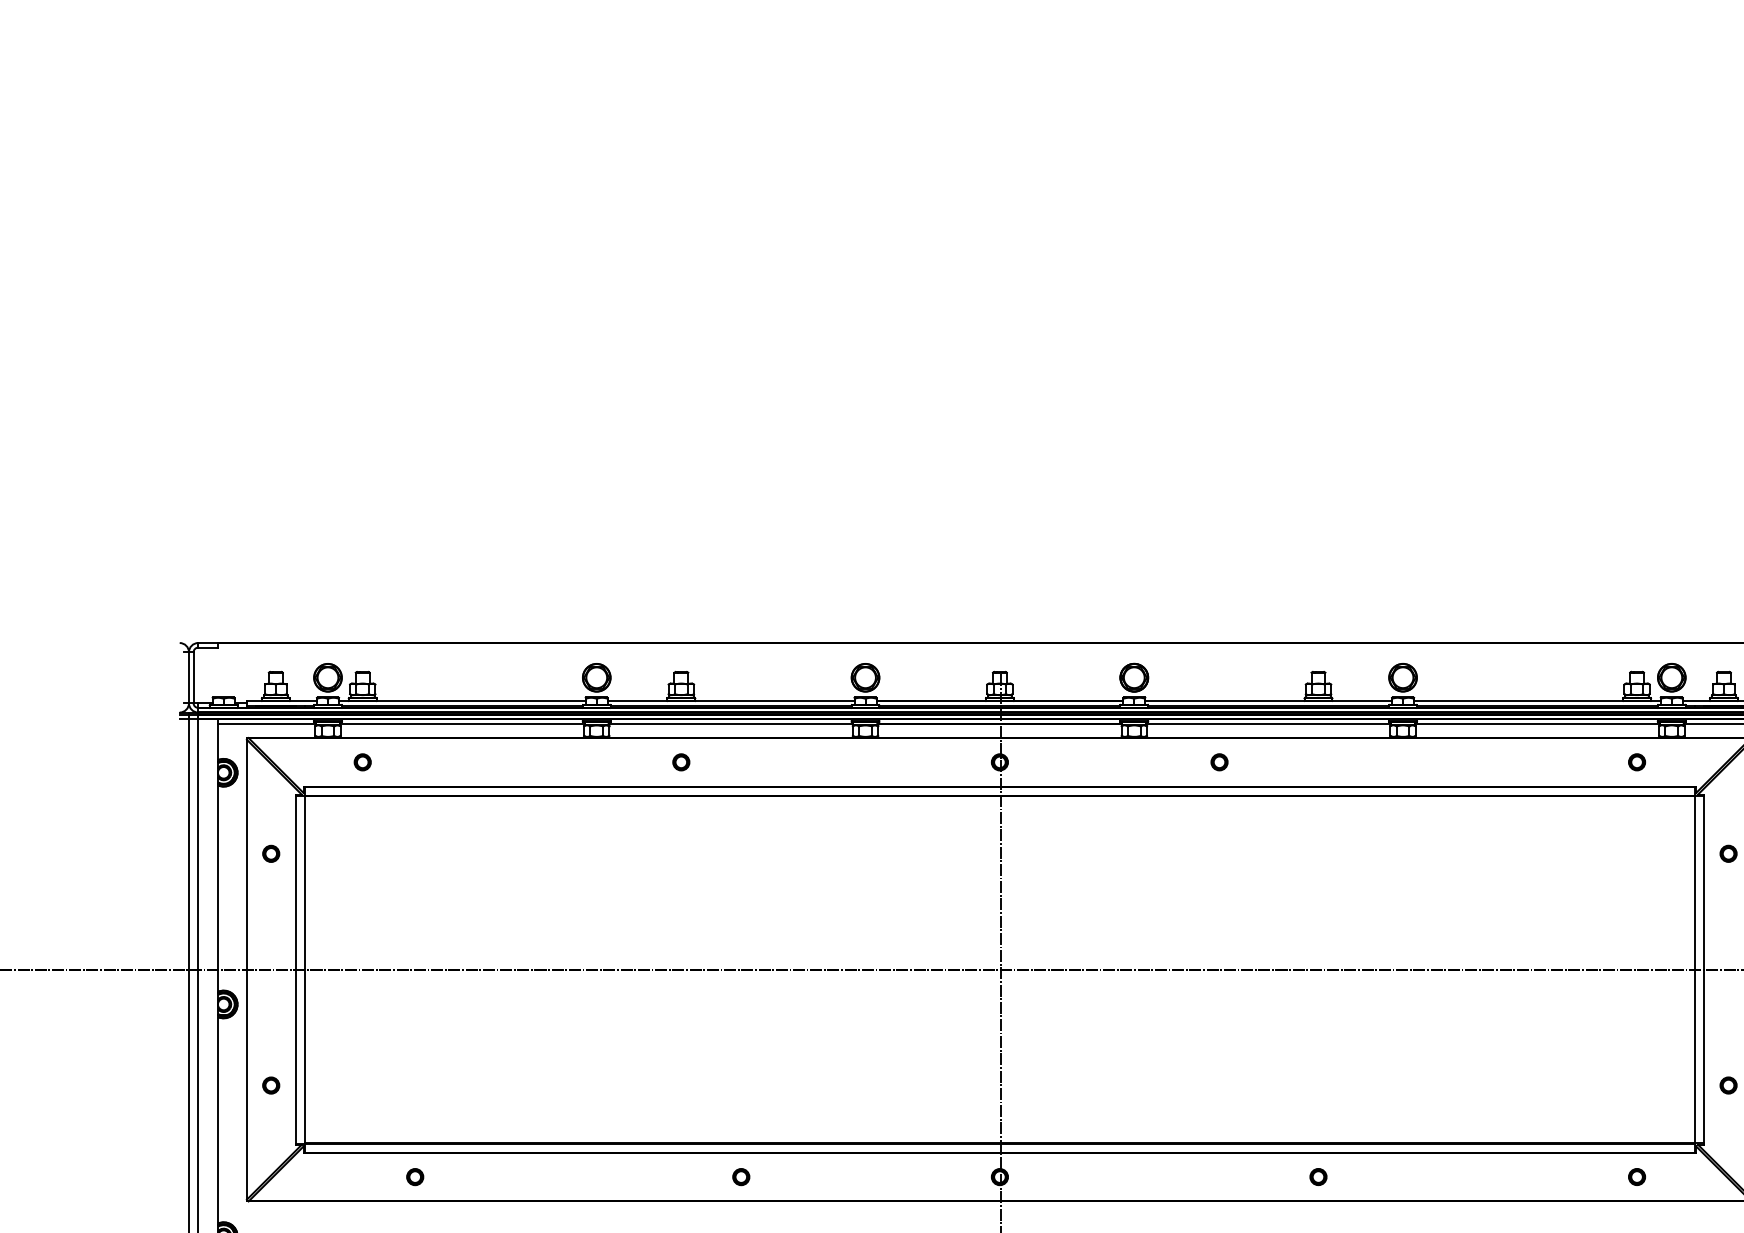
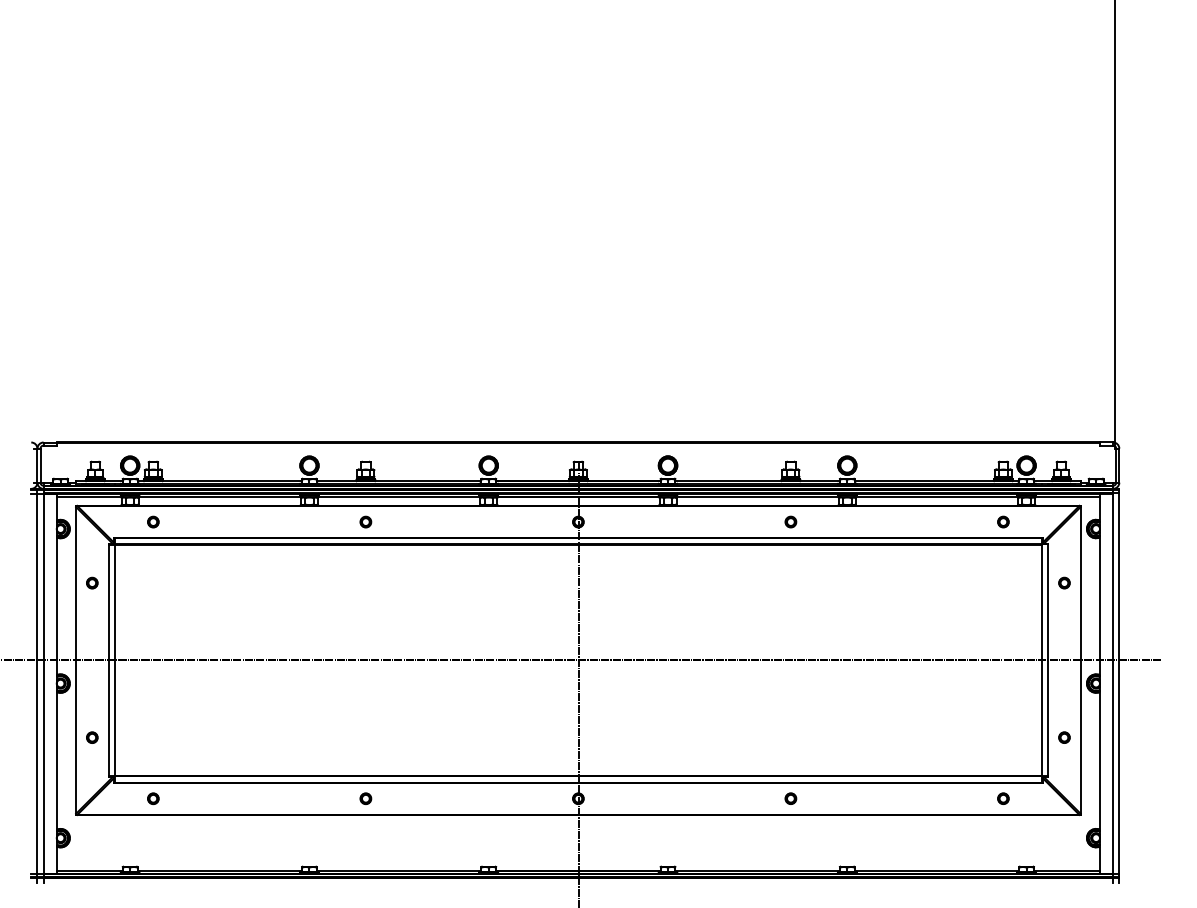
part: (1218, 761) -> (790, 521), moved
part: (415, 1176) -> (153, 798), moved
part: (740, 1176) -> (365, 798), moved

